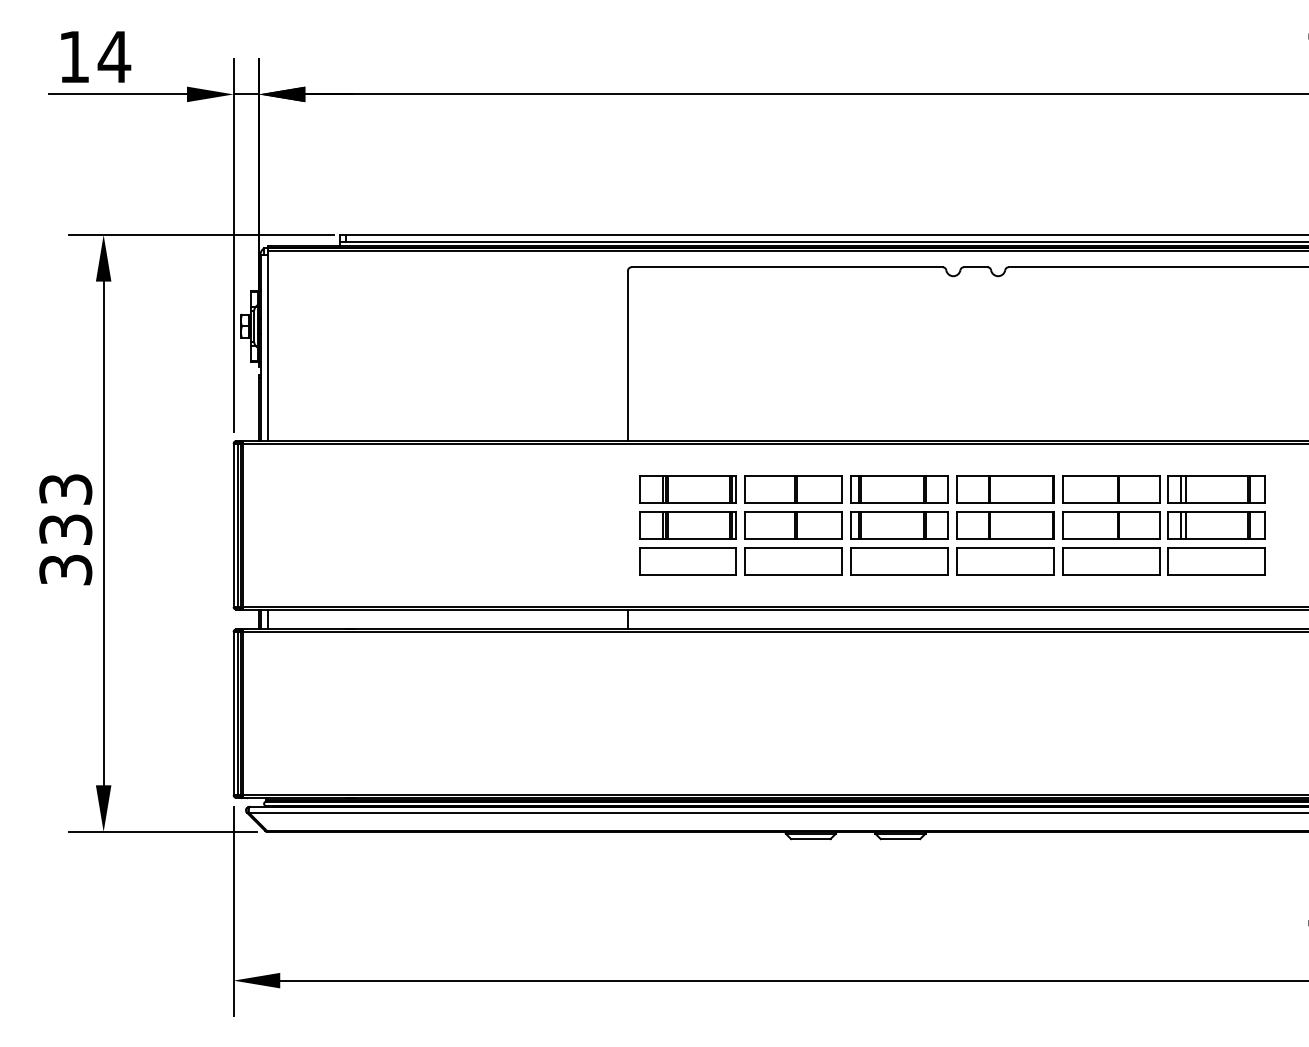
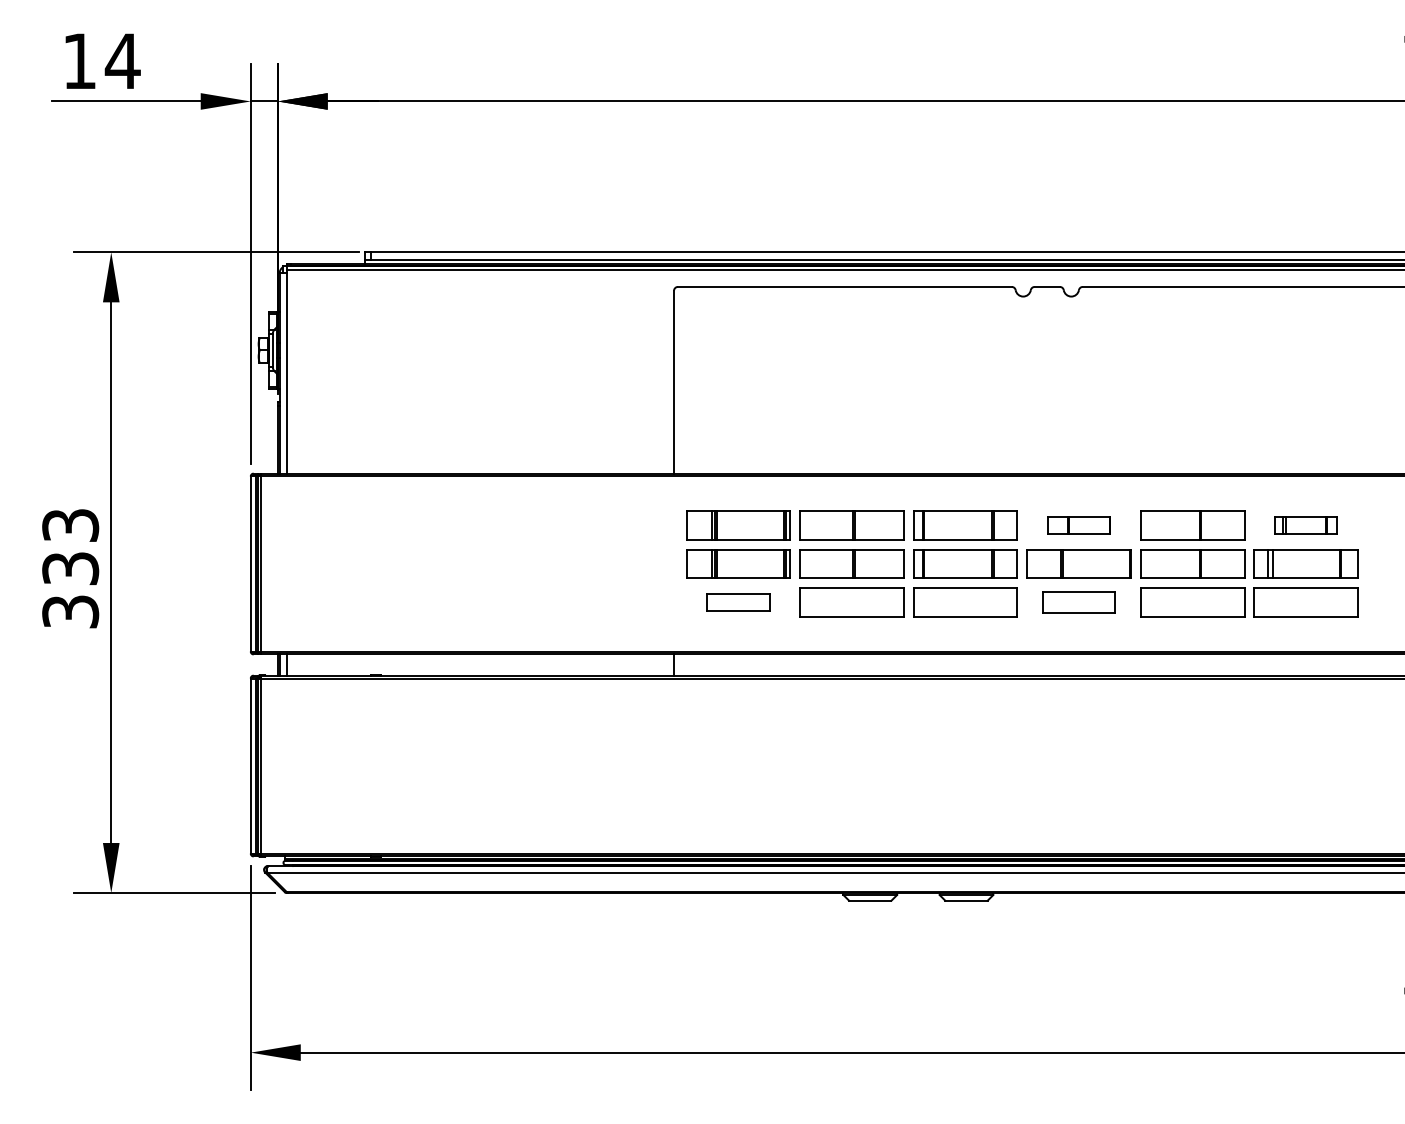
part: (1004, 489) -> (1078, 525), size x0.6
part: (1216, 489) -> (1305, 525), size x0.6
part: (688, 561) -> (738, 602), size x0.6
part: (1004, 561) -> (1078, 602), size x0.7

